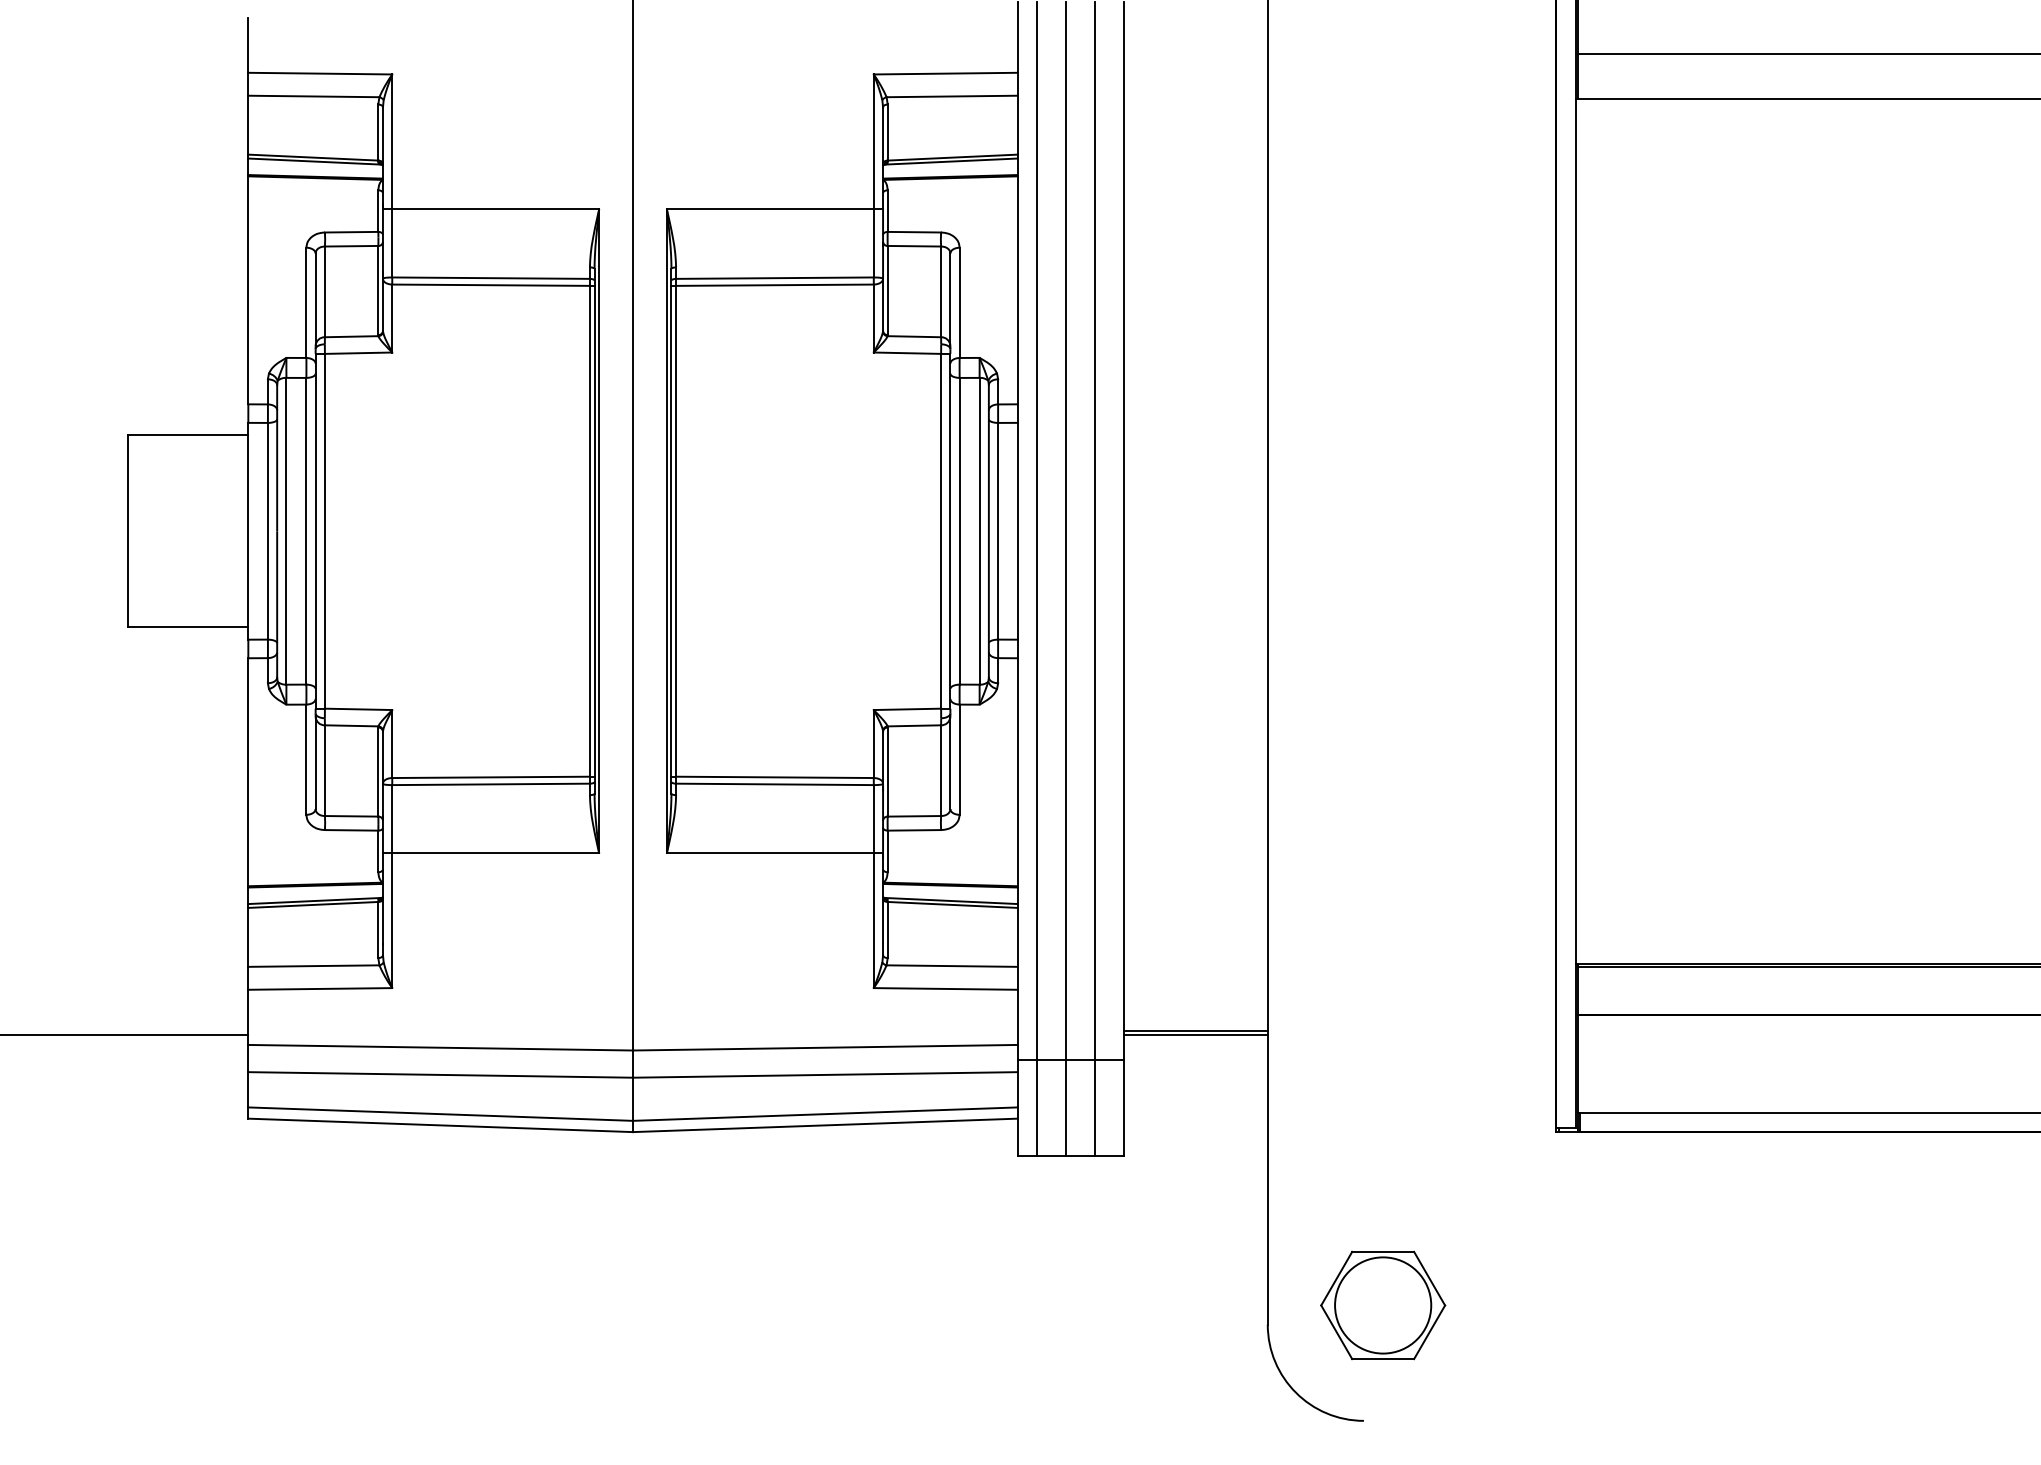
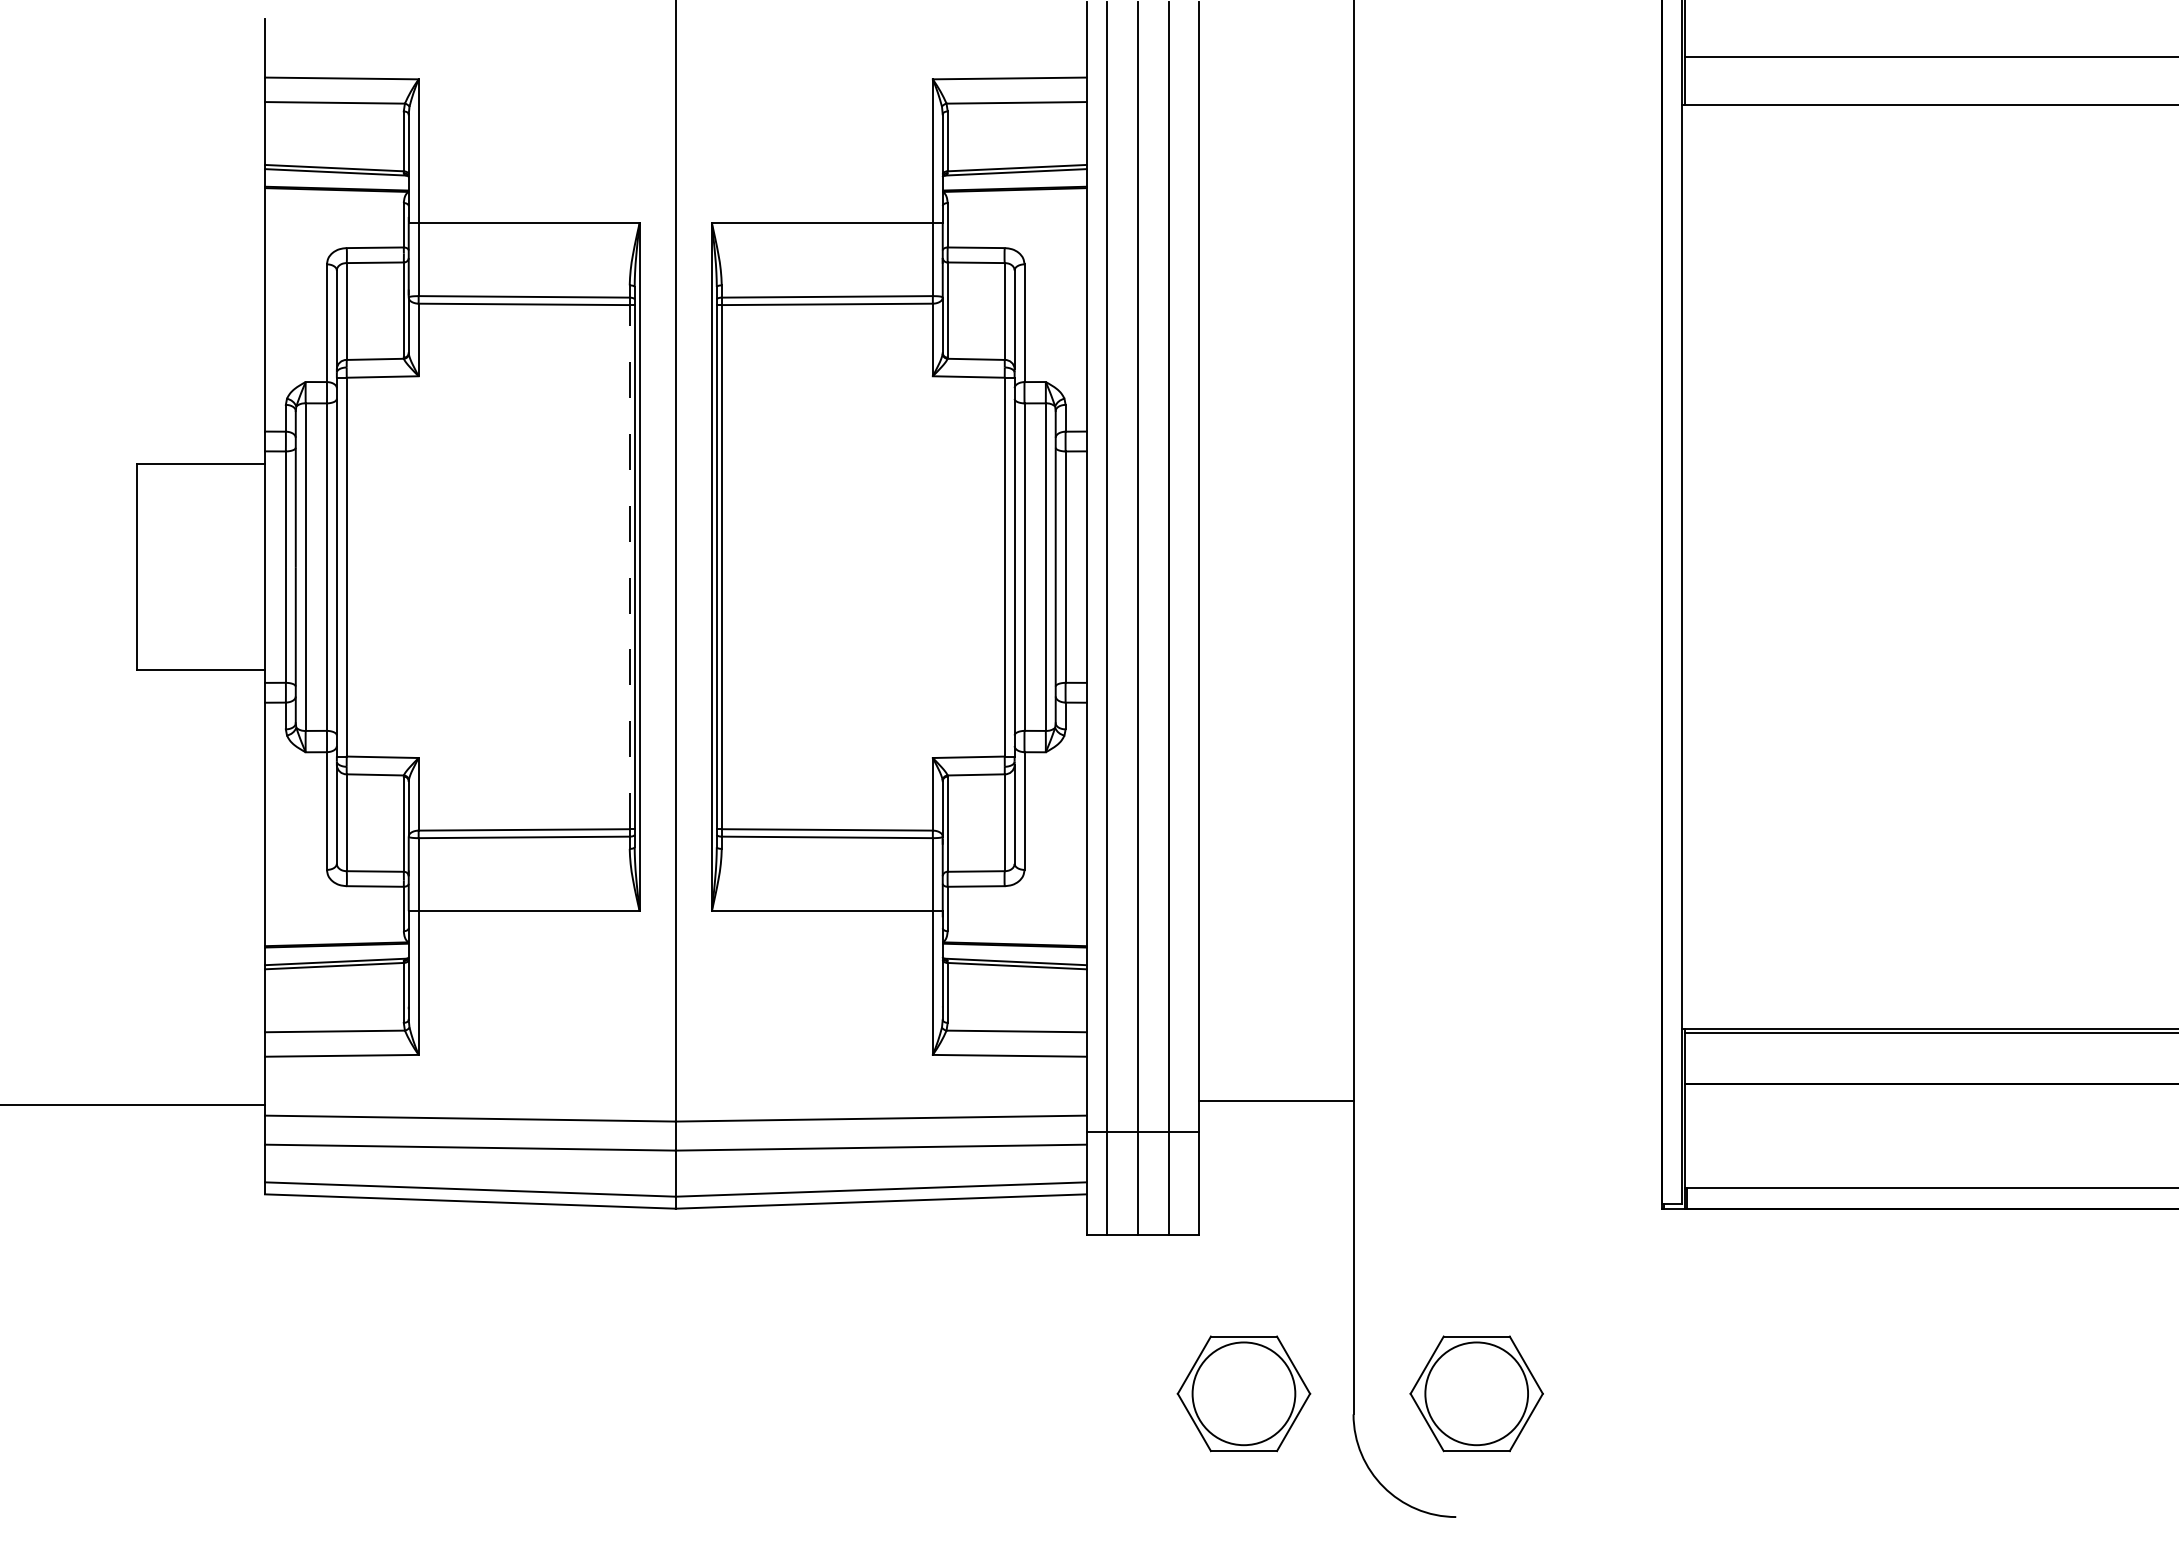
line: (589, 530) -> (629, 566), solid -> dashed
line: (1195, 1034) -> (1276, 1104), removed
part: (1165, 1305) -> (1244, 1393), added

